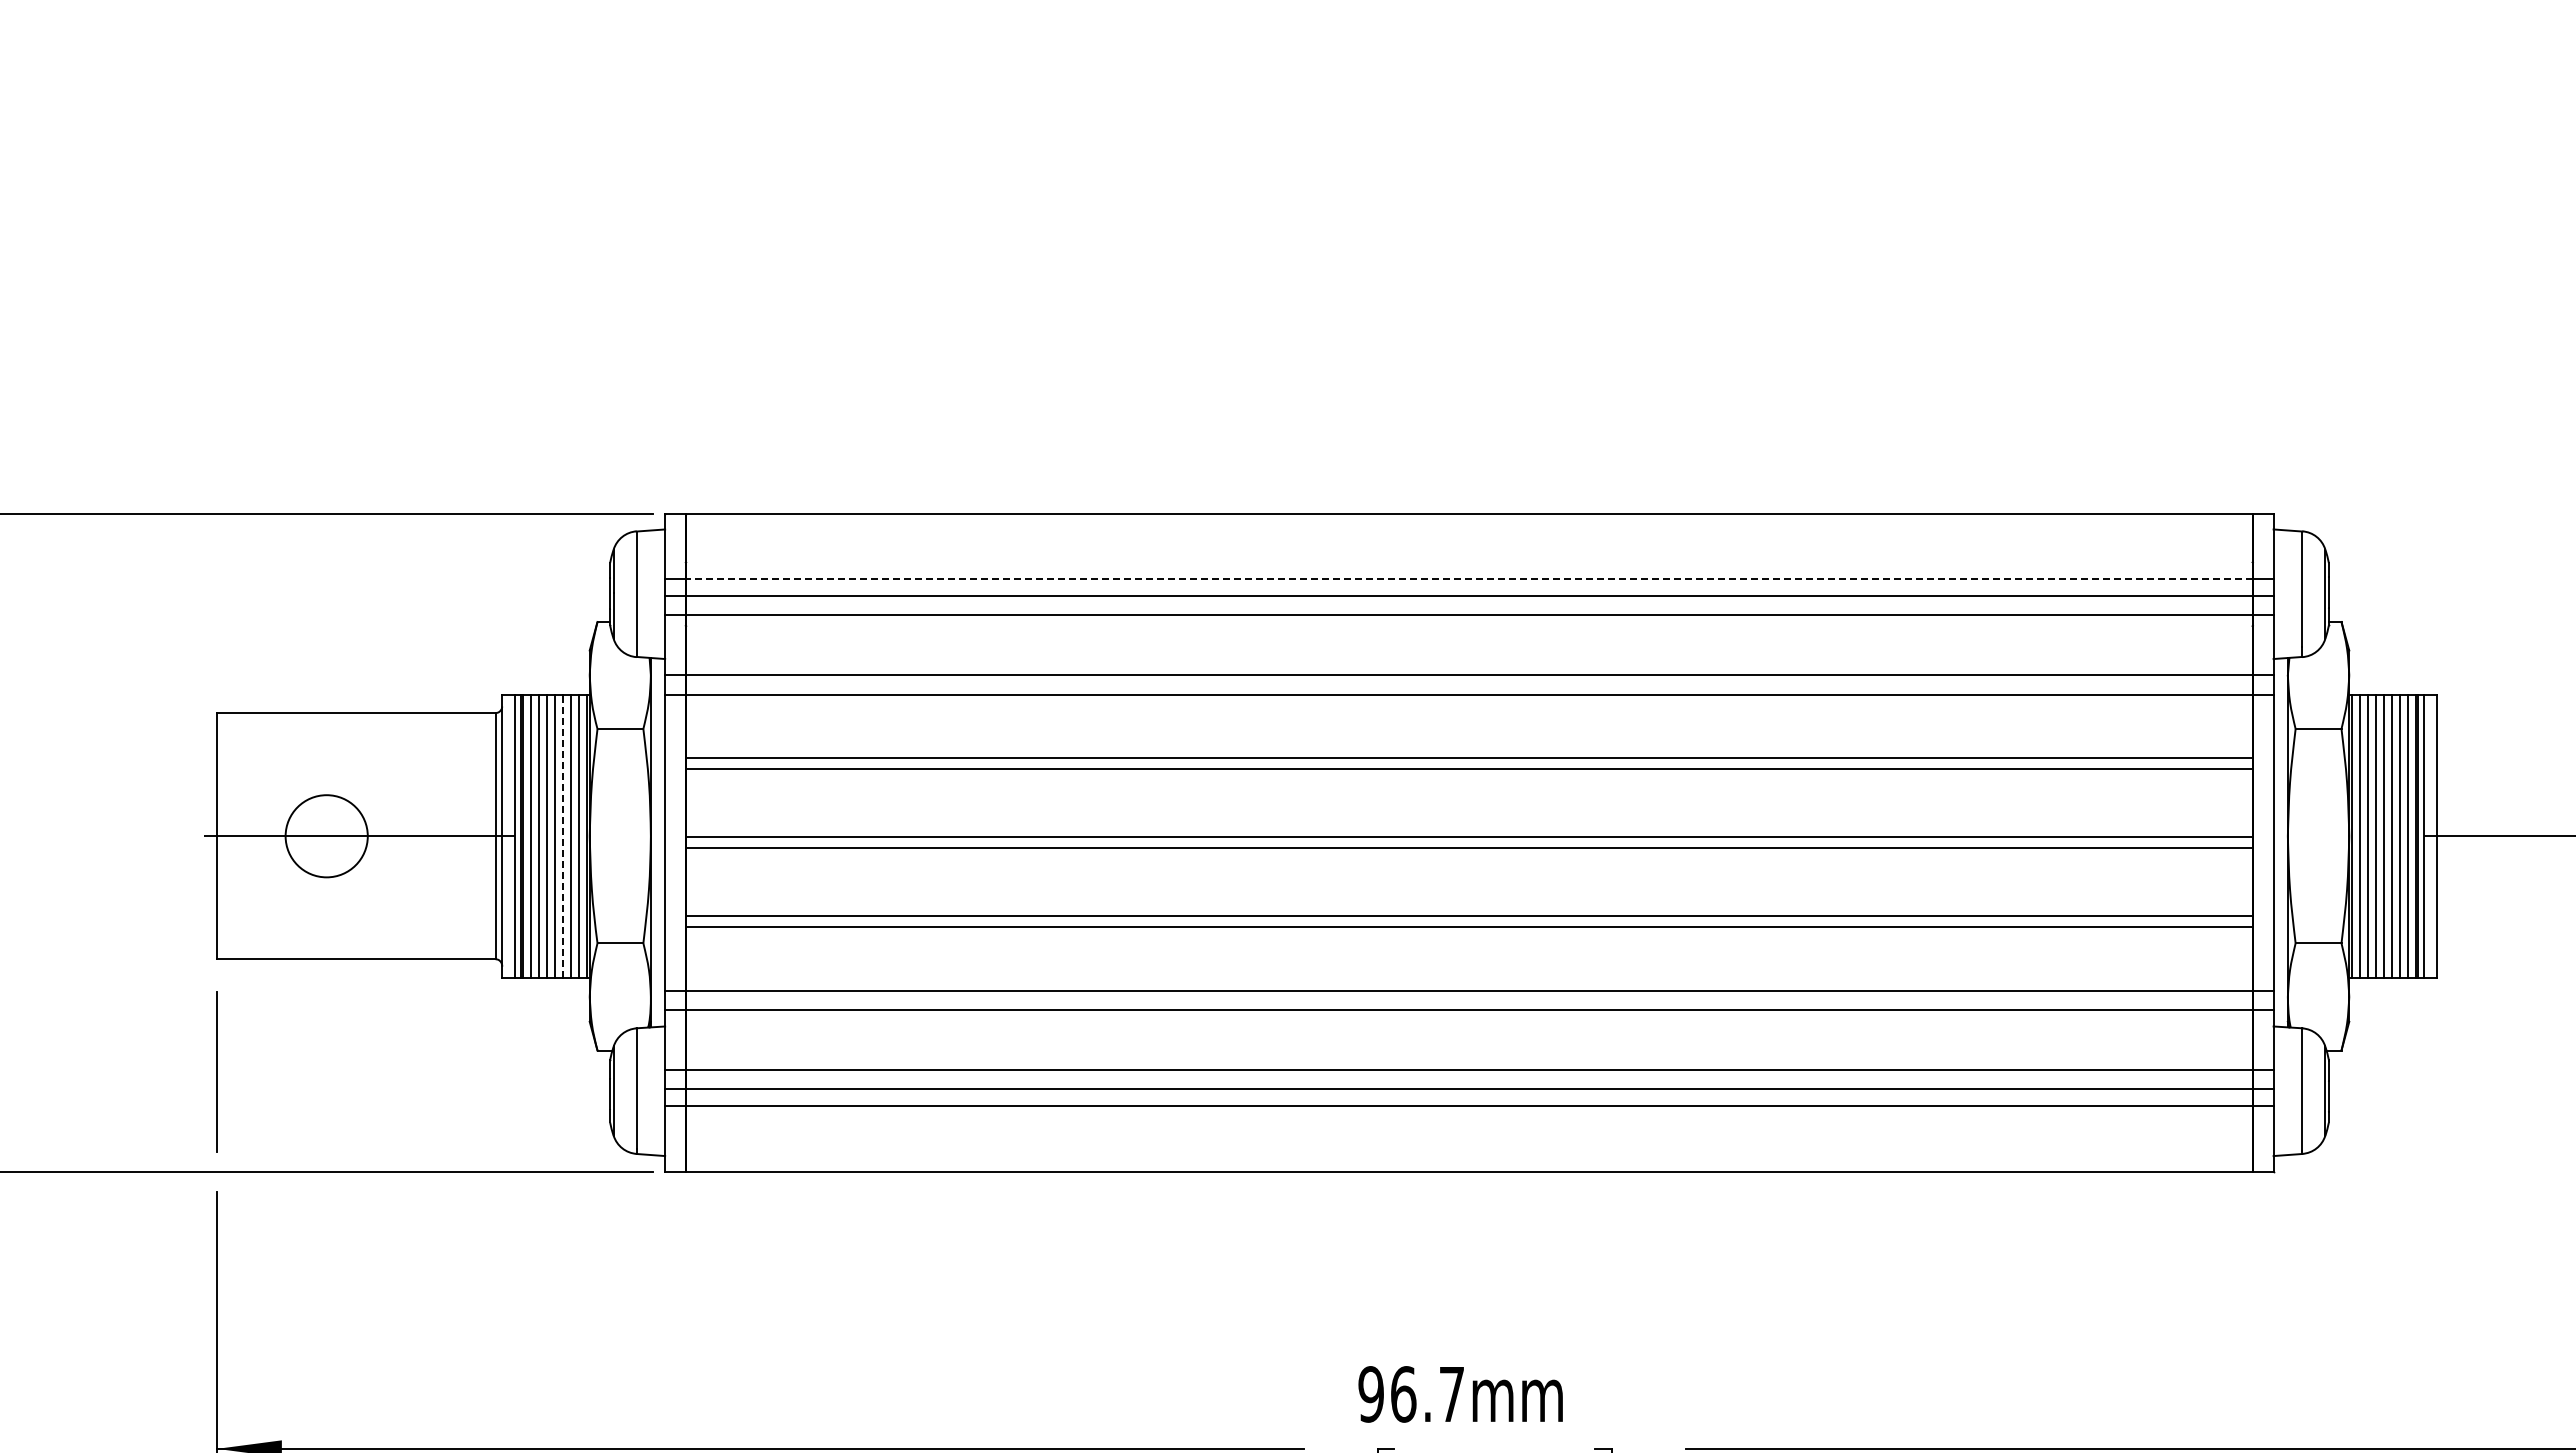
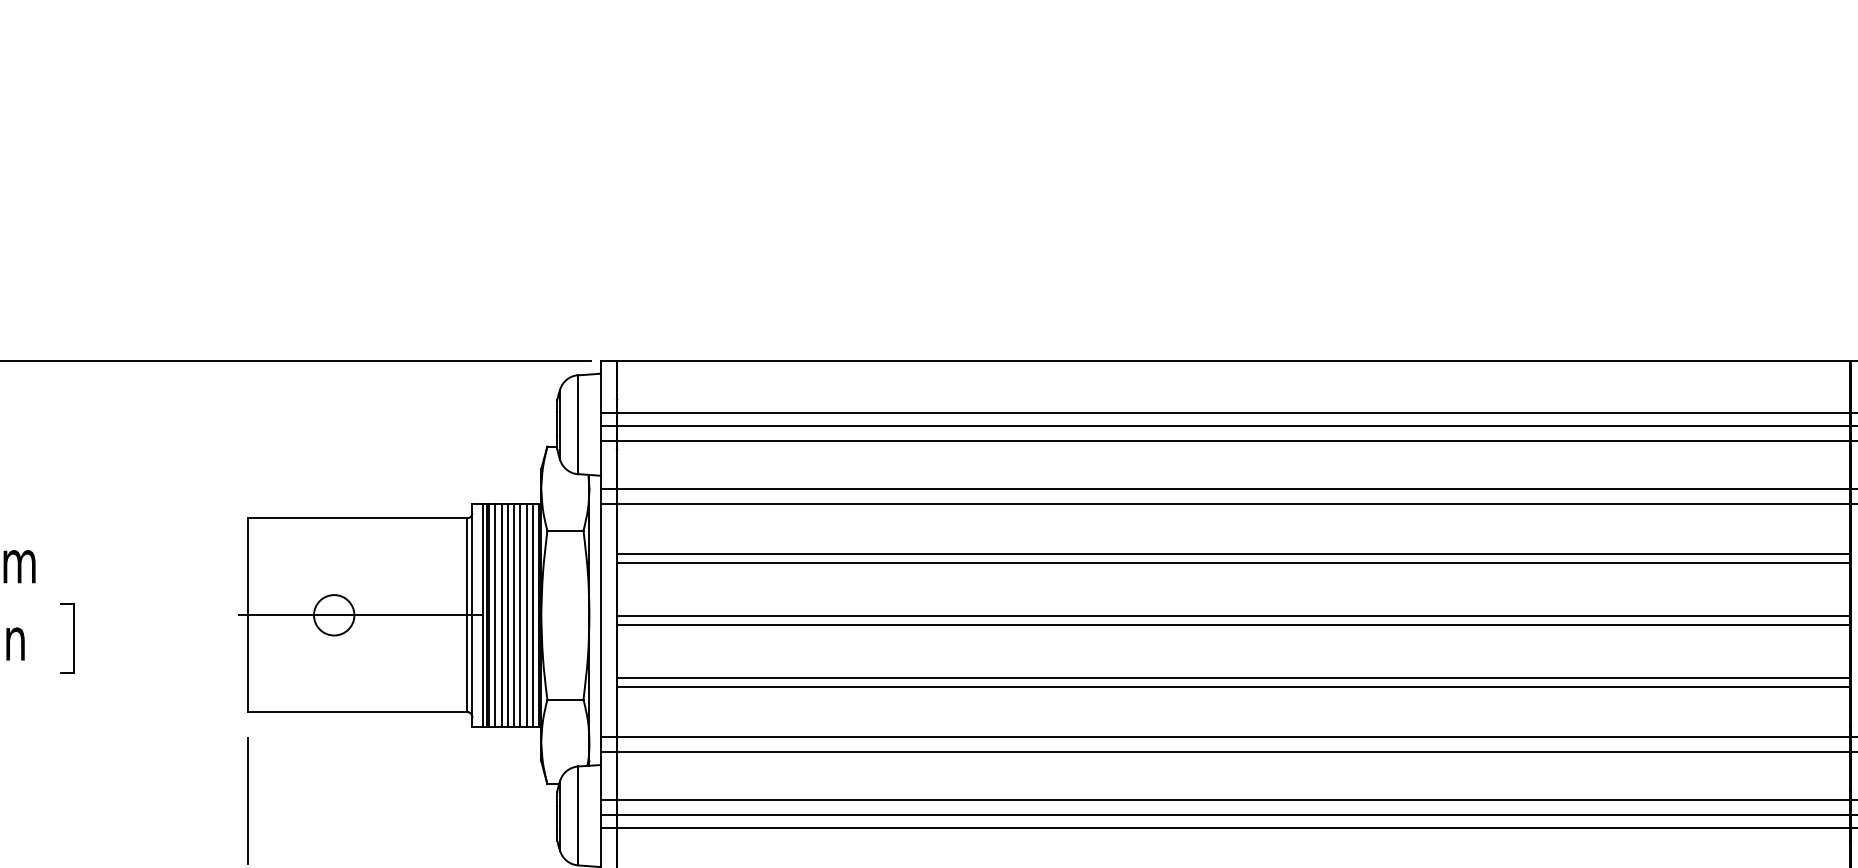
line: (1468, 579) -> (1233, 413), dashed -> solid
circle: (326, 835) -> (334, 614), size x0.62
line: (563, 835) -> (520, 614), dashed -> solid

